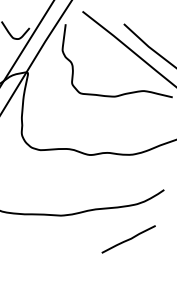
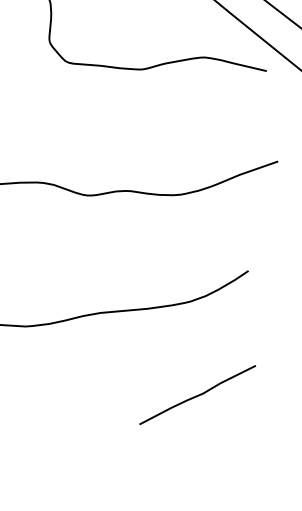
line: (128, 239) -> (197, 395), moved

